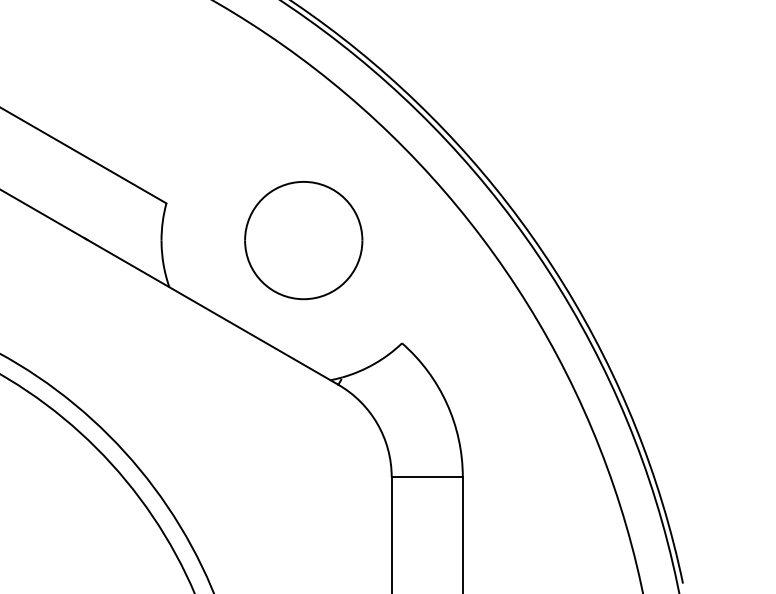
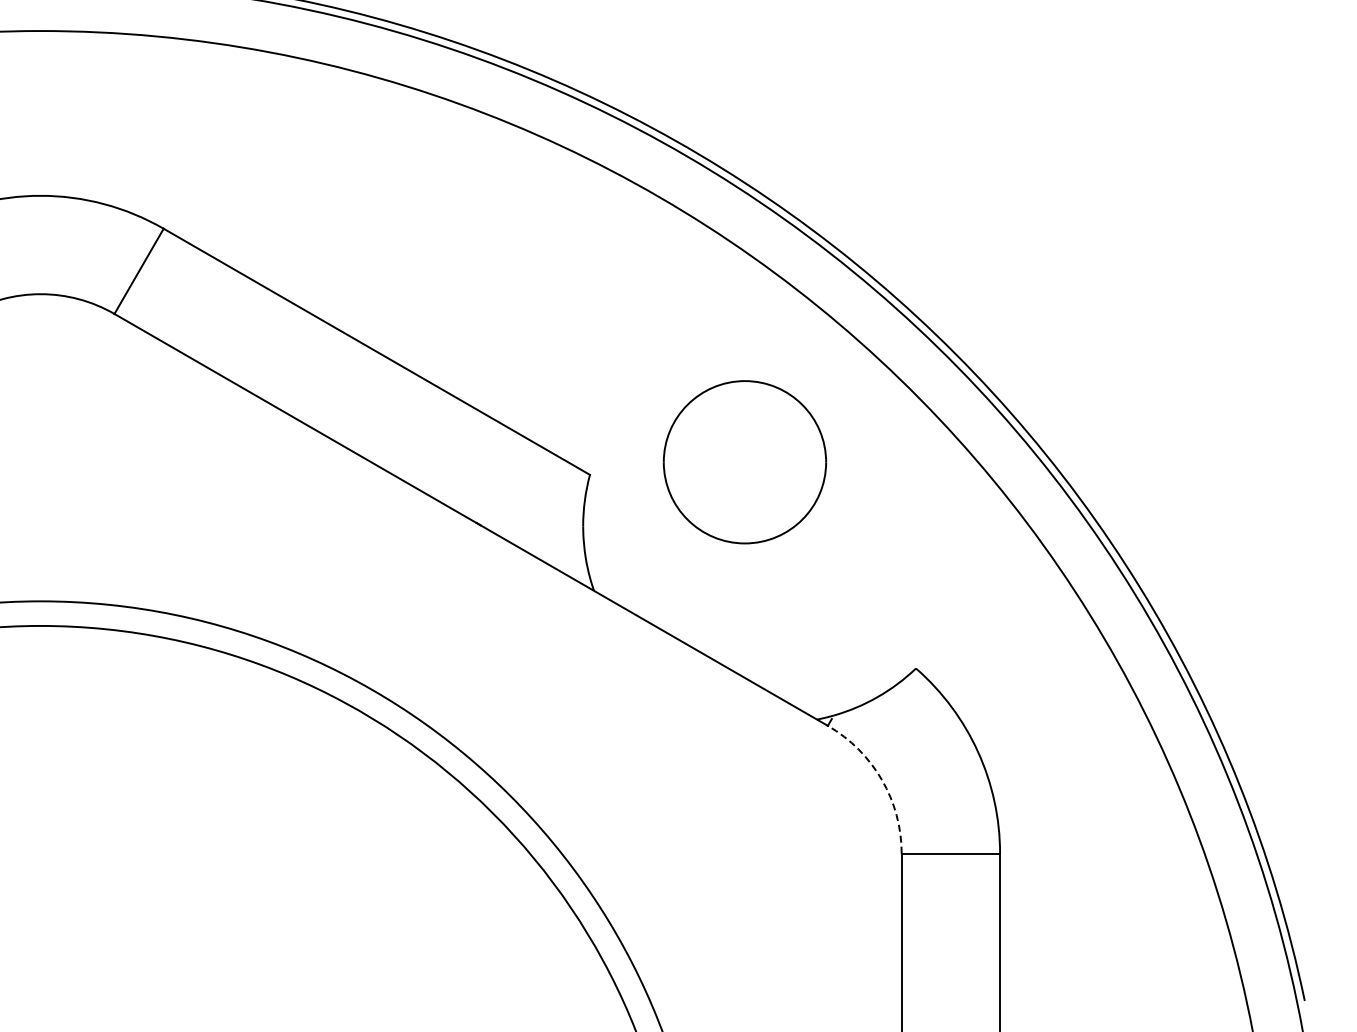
part: (303, 240) -> (744, 462), moved
arc: (377, 423) -> (881, 779), solid -> dashed

